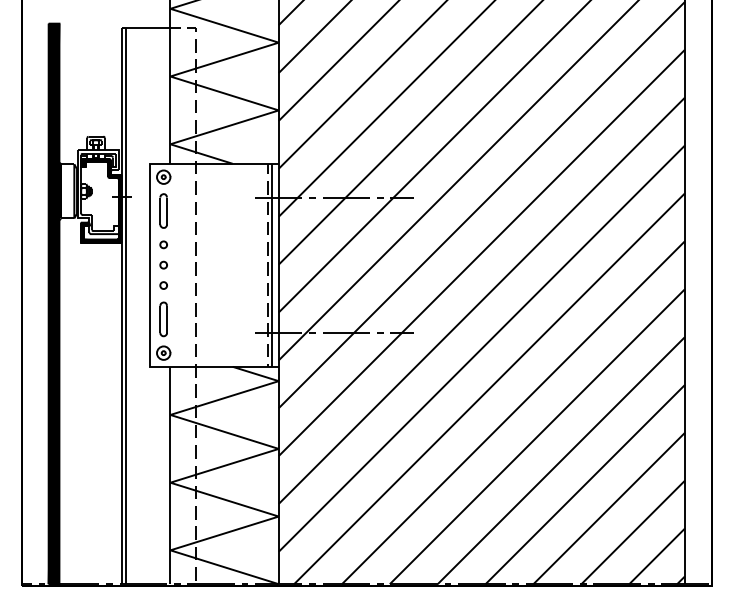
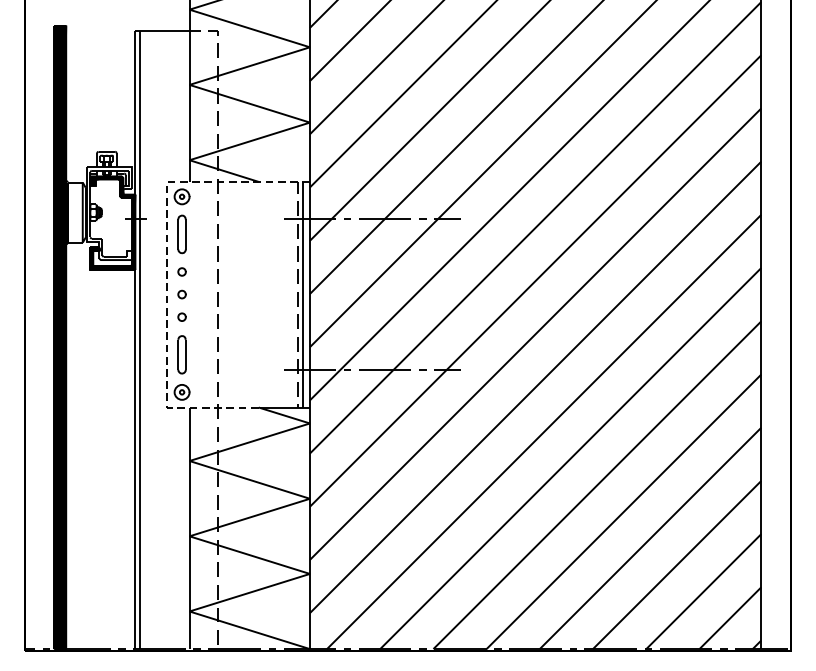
line: (150, 243) -> (167, 270), solid -> dashed

